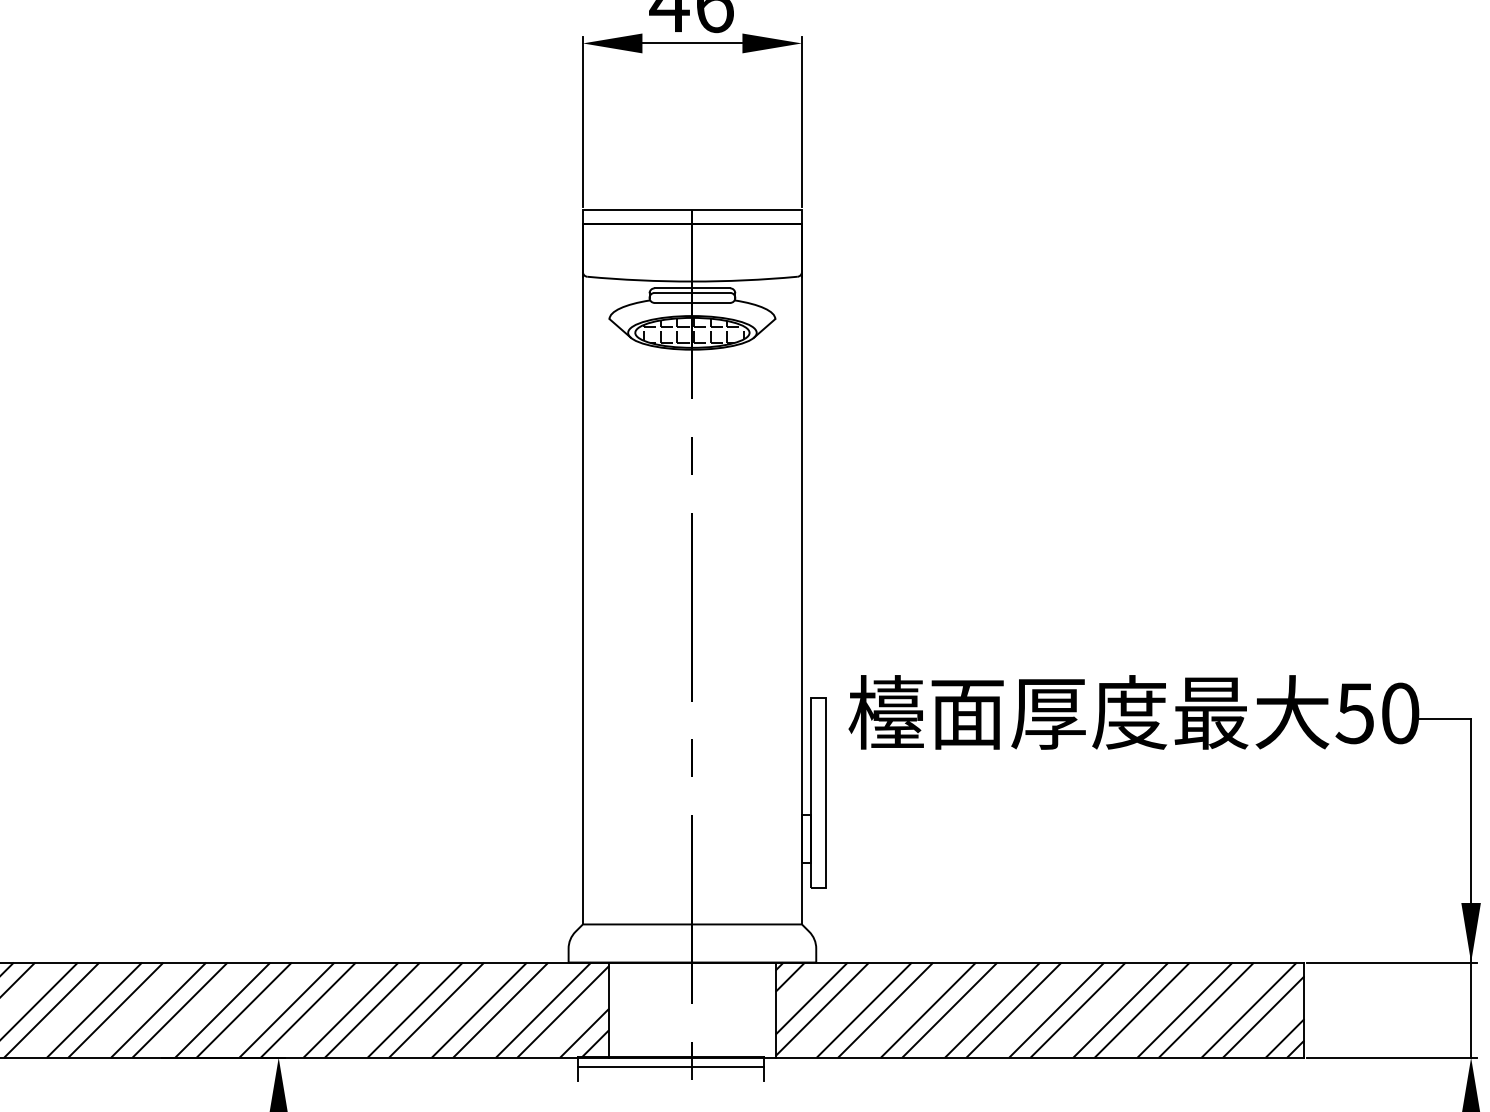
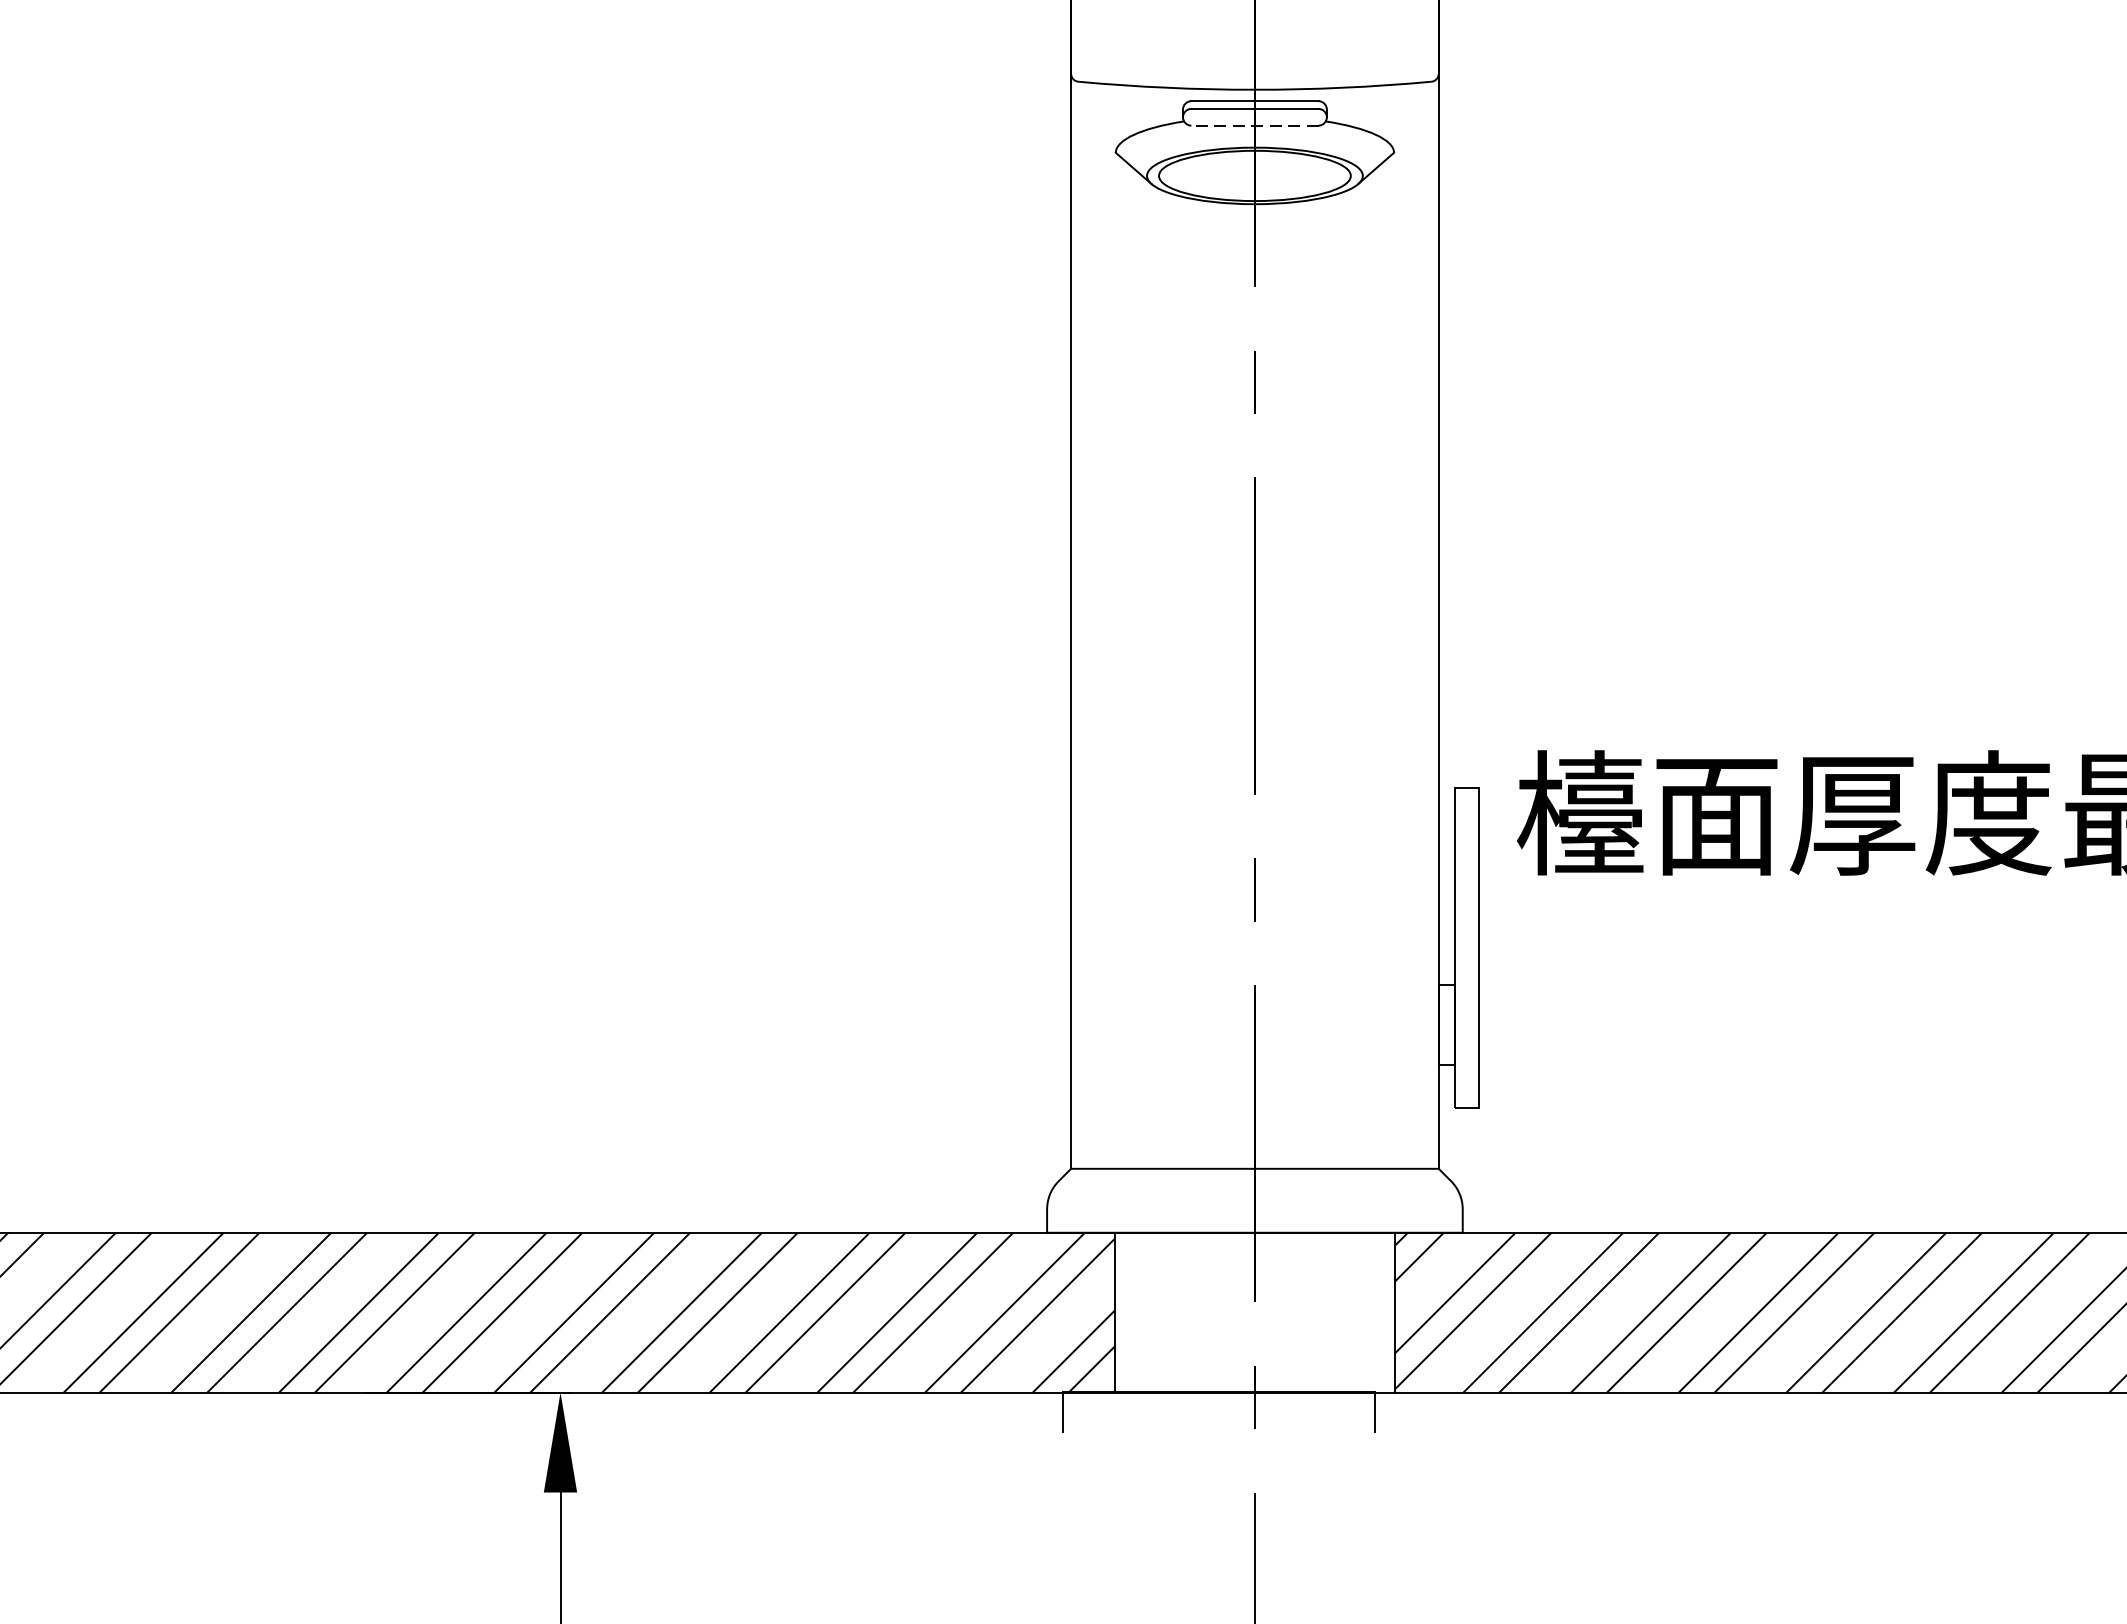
line: (692, 302) -> (1255, 124), solid -> dashed
hatch: (694, 332) -> (1258, 175), removed
line: (670, 1066) -> (1218, 1407), removed

